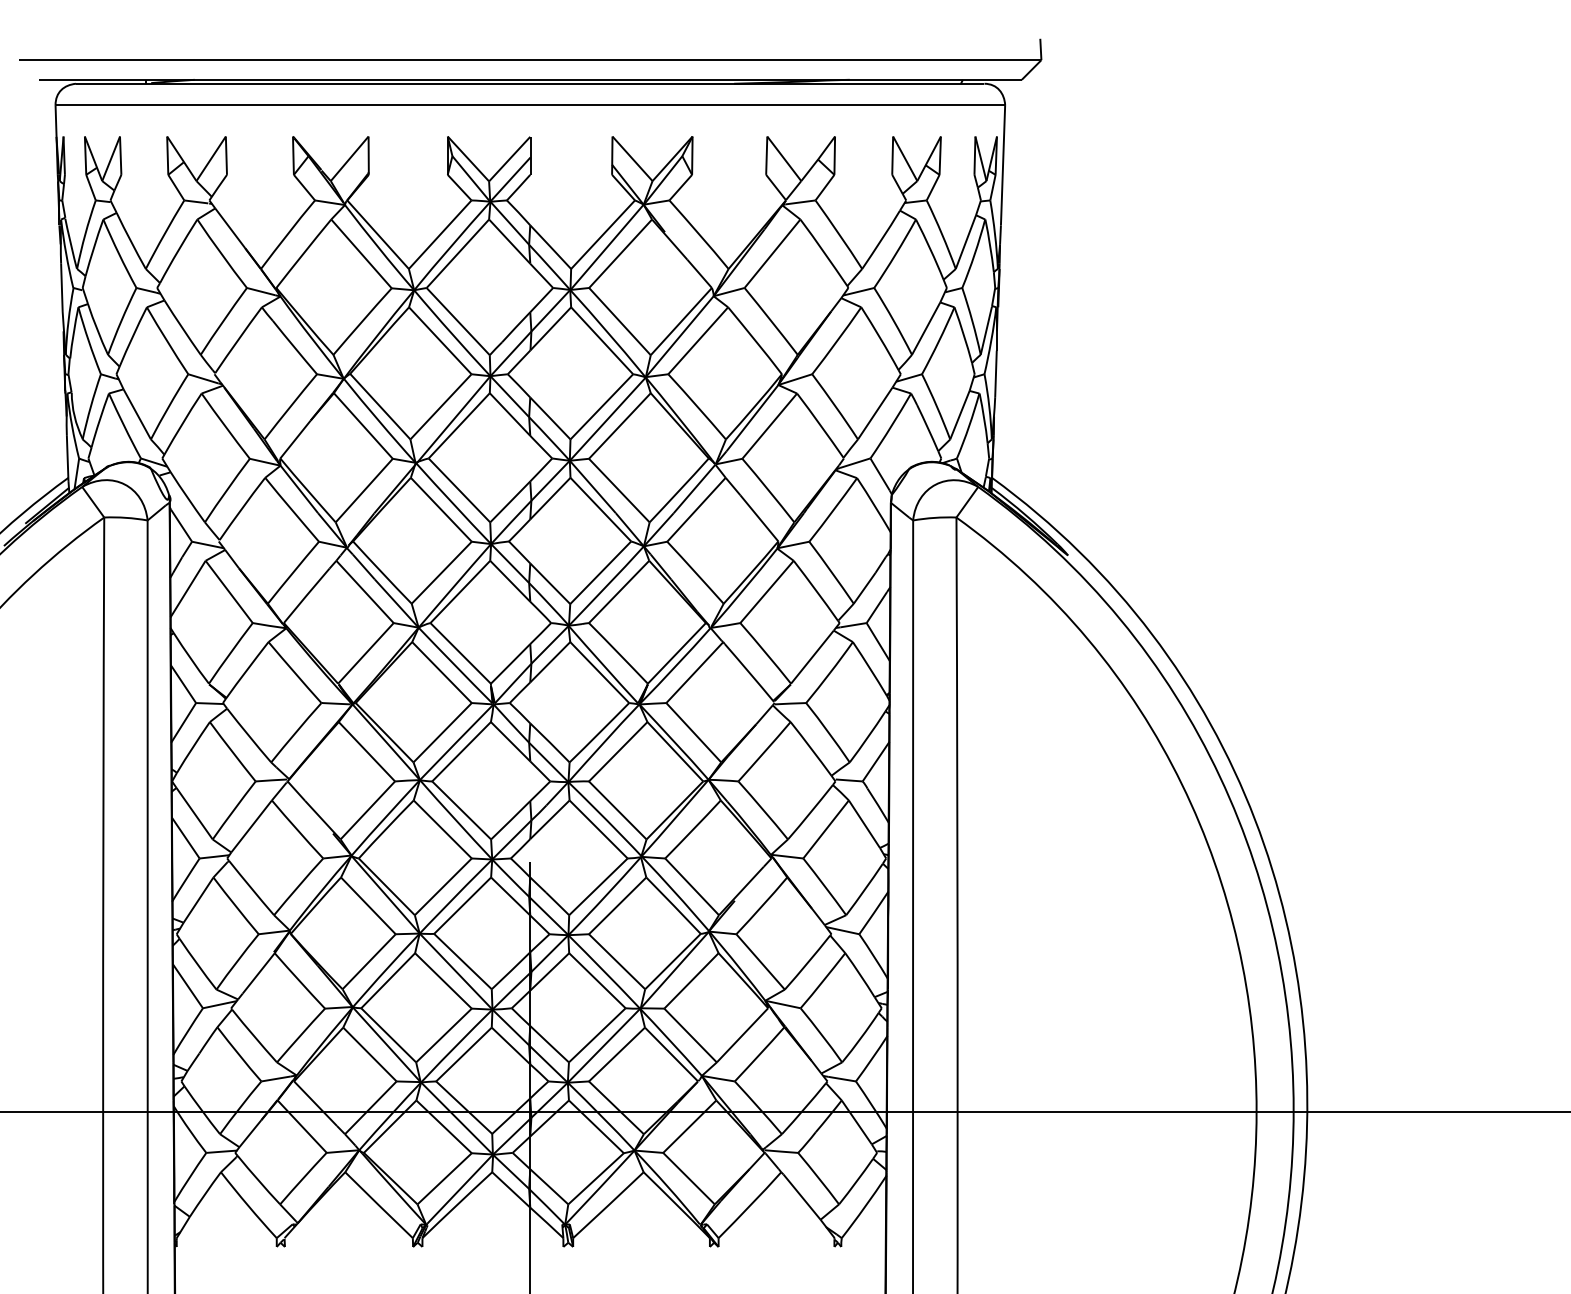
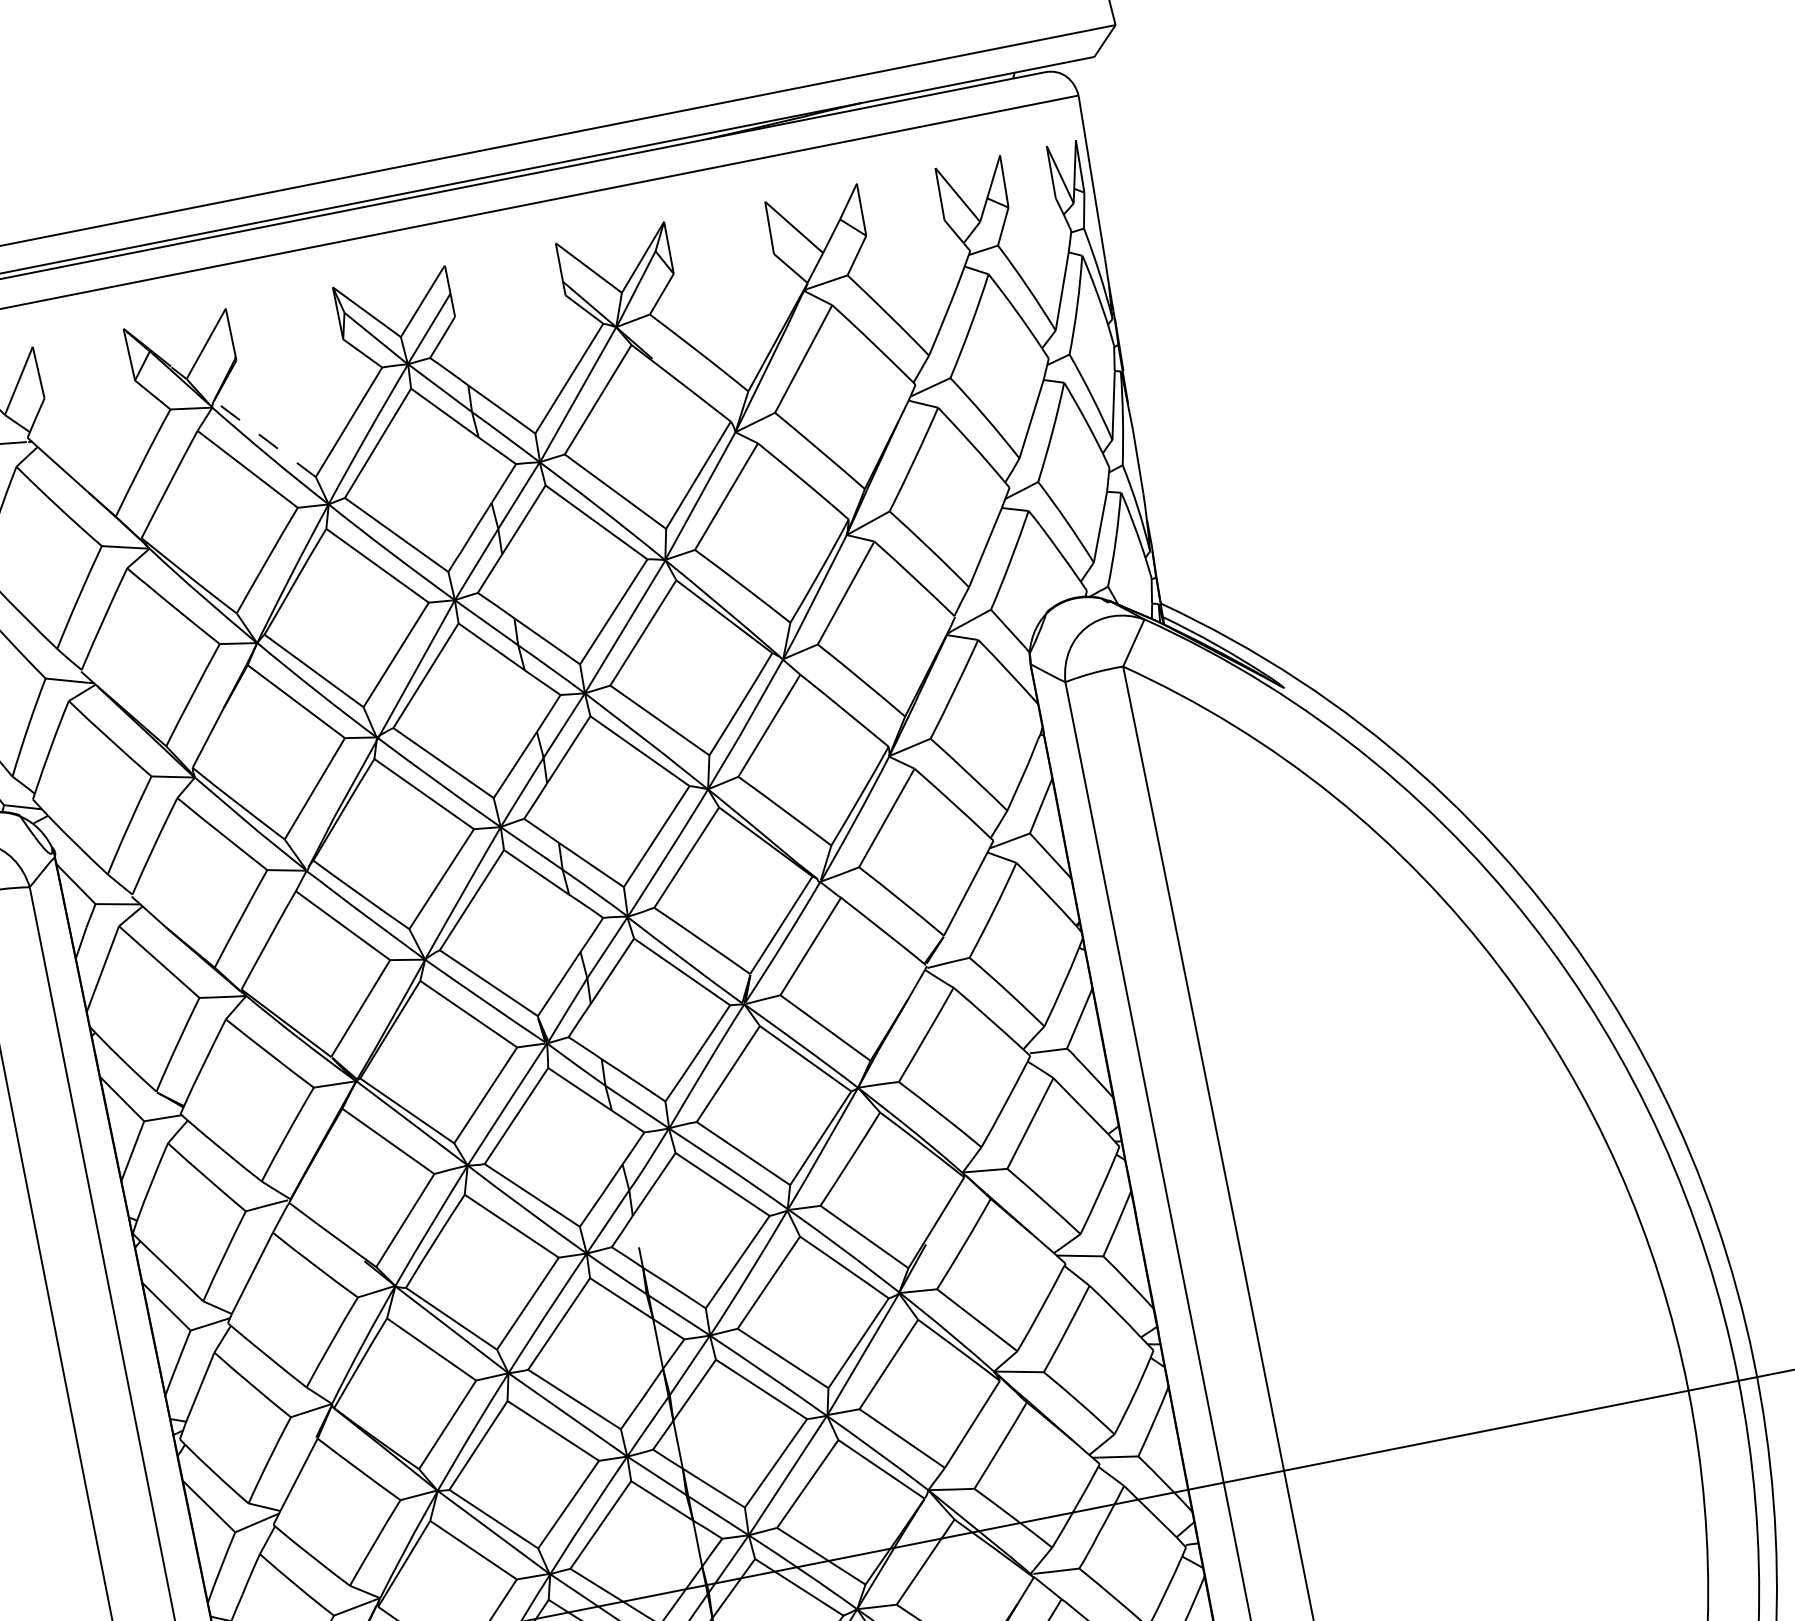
line: (377, 234) -> (264, 438), solid -> dashed

